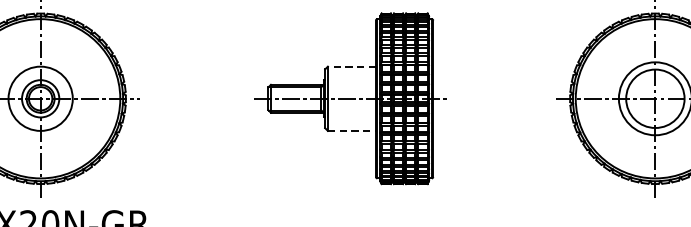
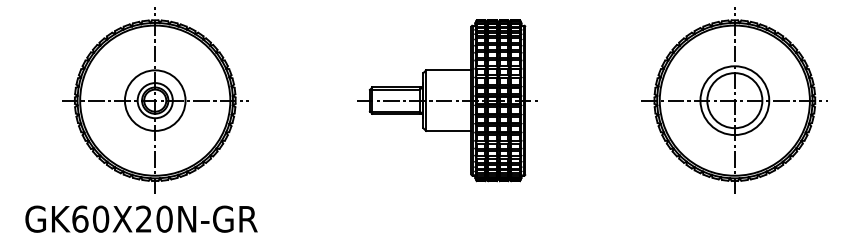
line: (351, 66) -> (448, 70), dashed -> solid
line: (351, 130) -> (448, 130), dashed -> solid

